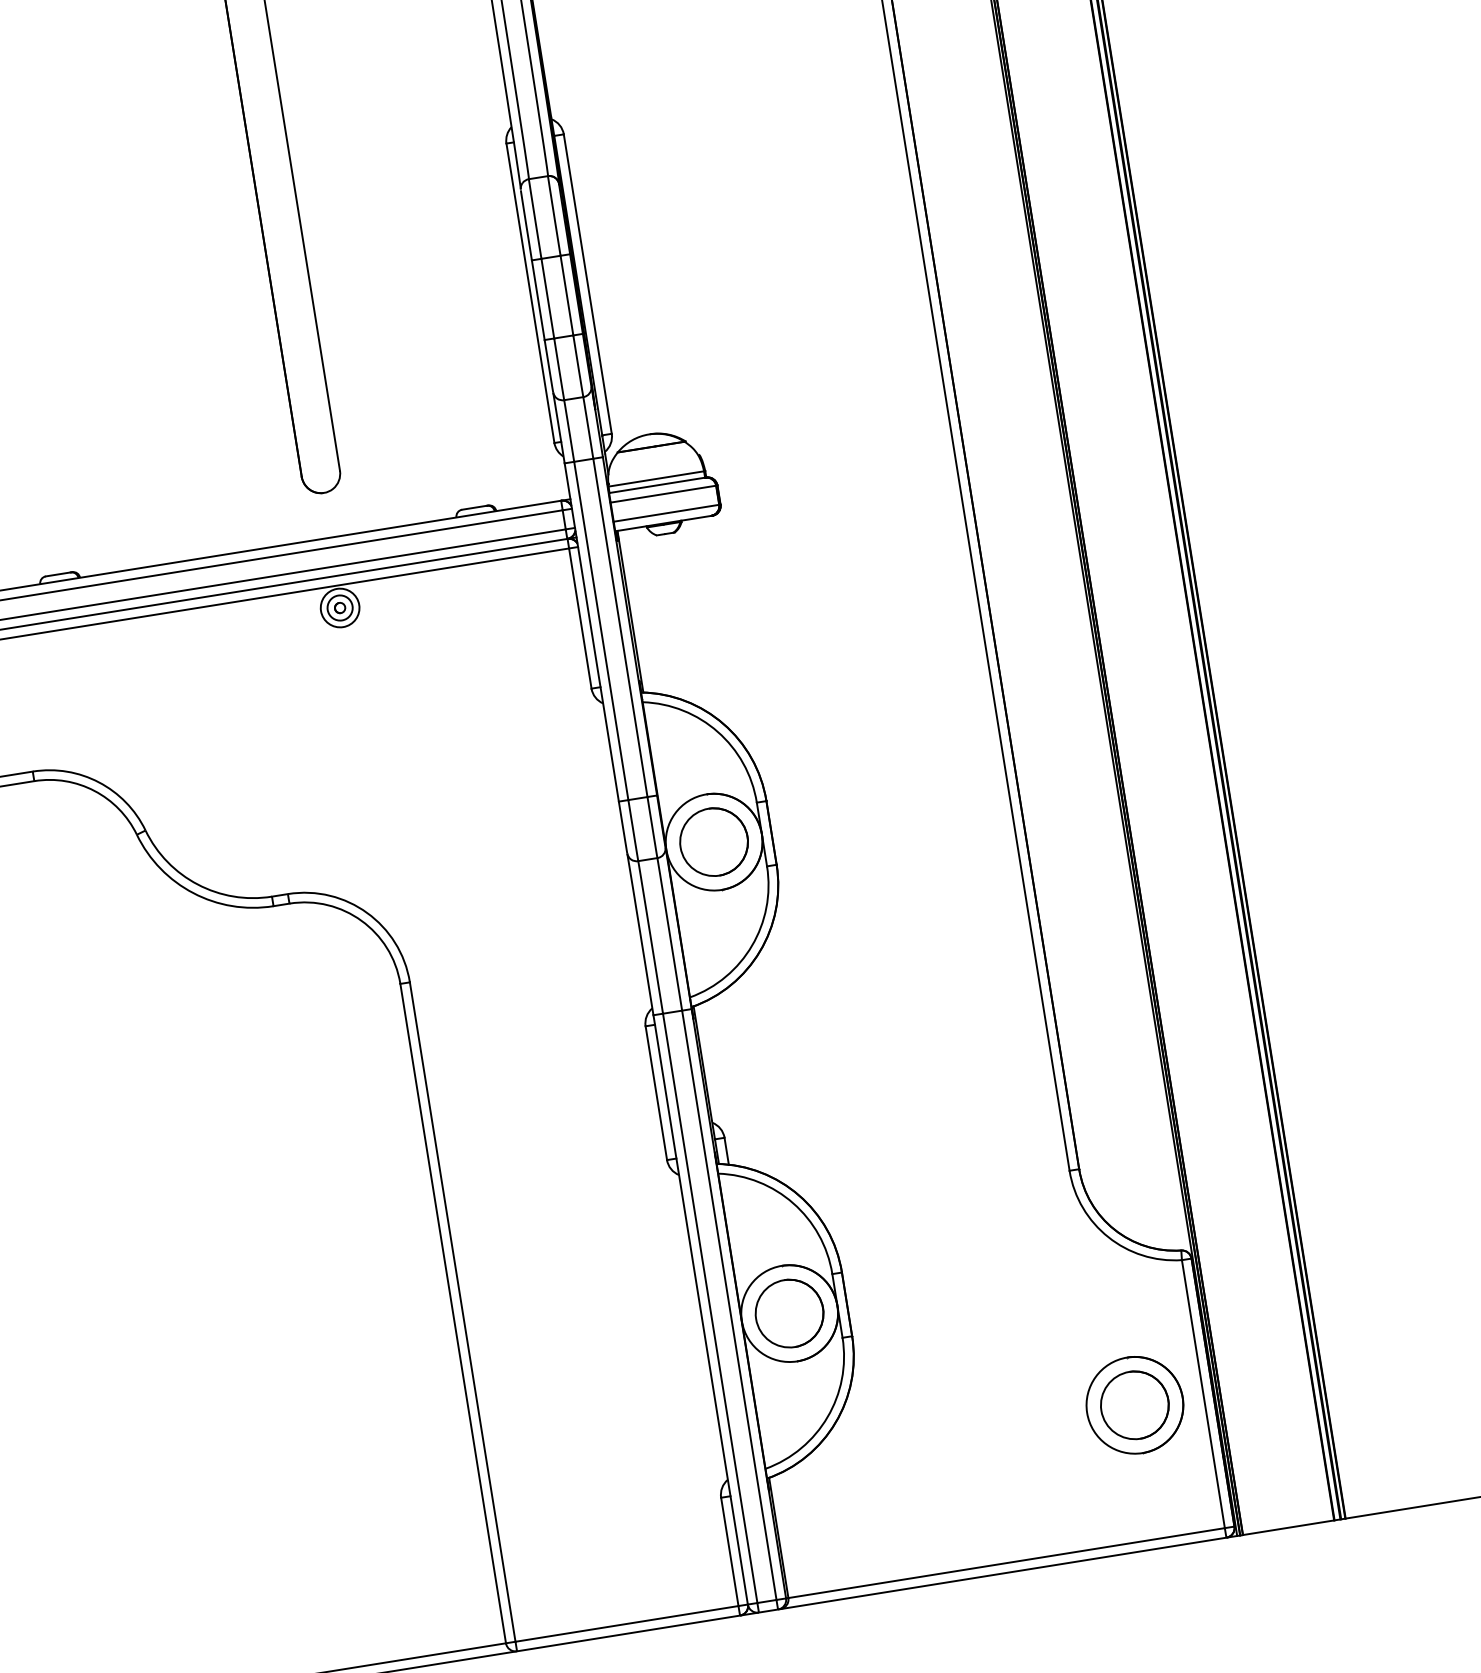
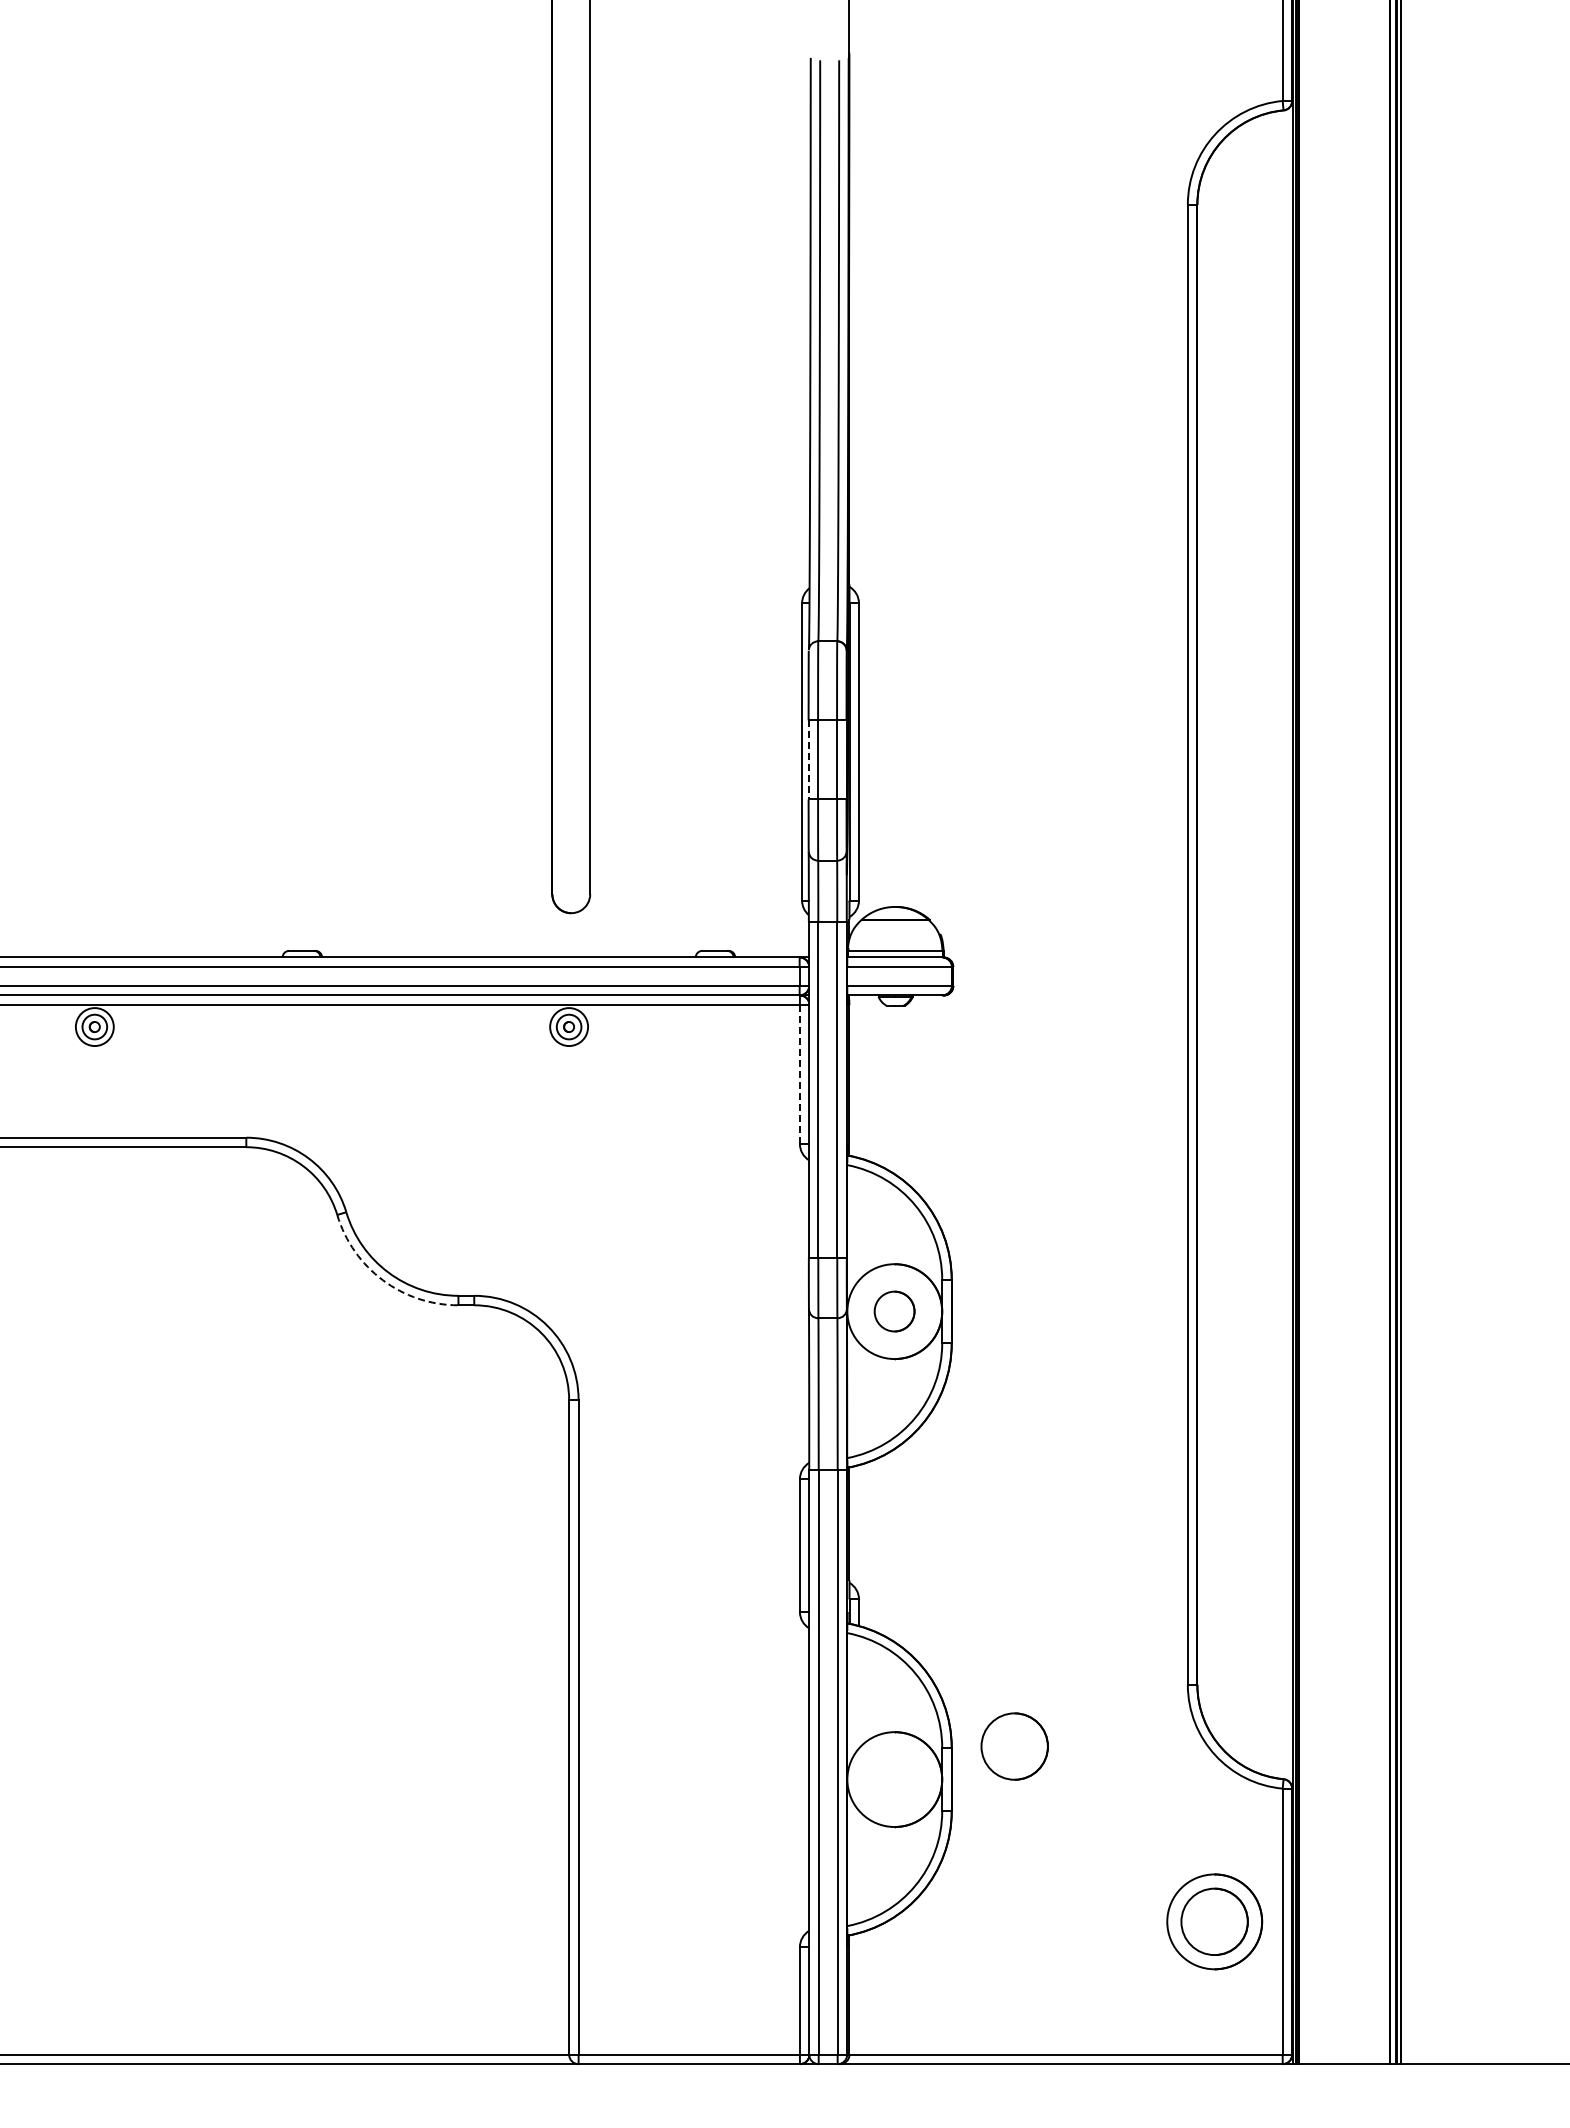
line: (538, 299) -> (808, 759), solid -> dashed
line: (579, 618) -> (799, 1074), solid -> dashed
circle: (713, 842) -> (894, 1311), size x0.6
arc: (193, 893) -> (382, 1280), solid -> dashed
circle: (789, 1313) -> (1014, 1746), moved

